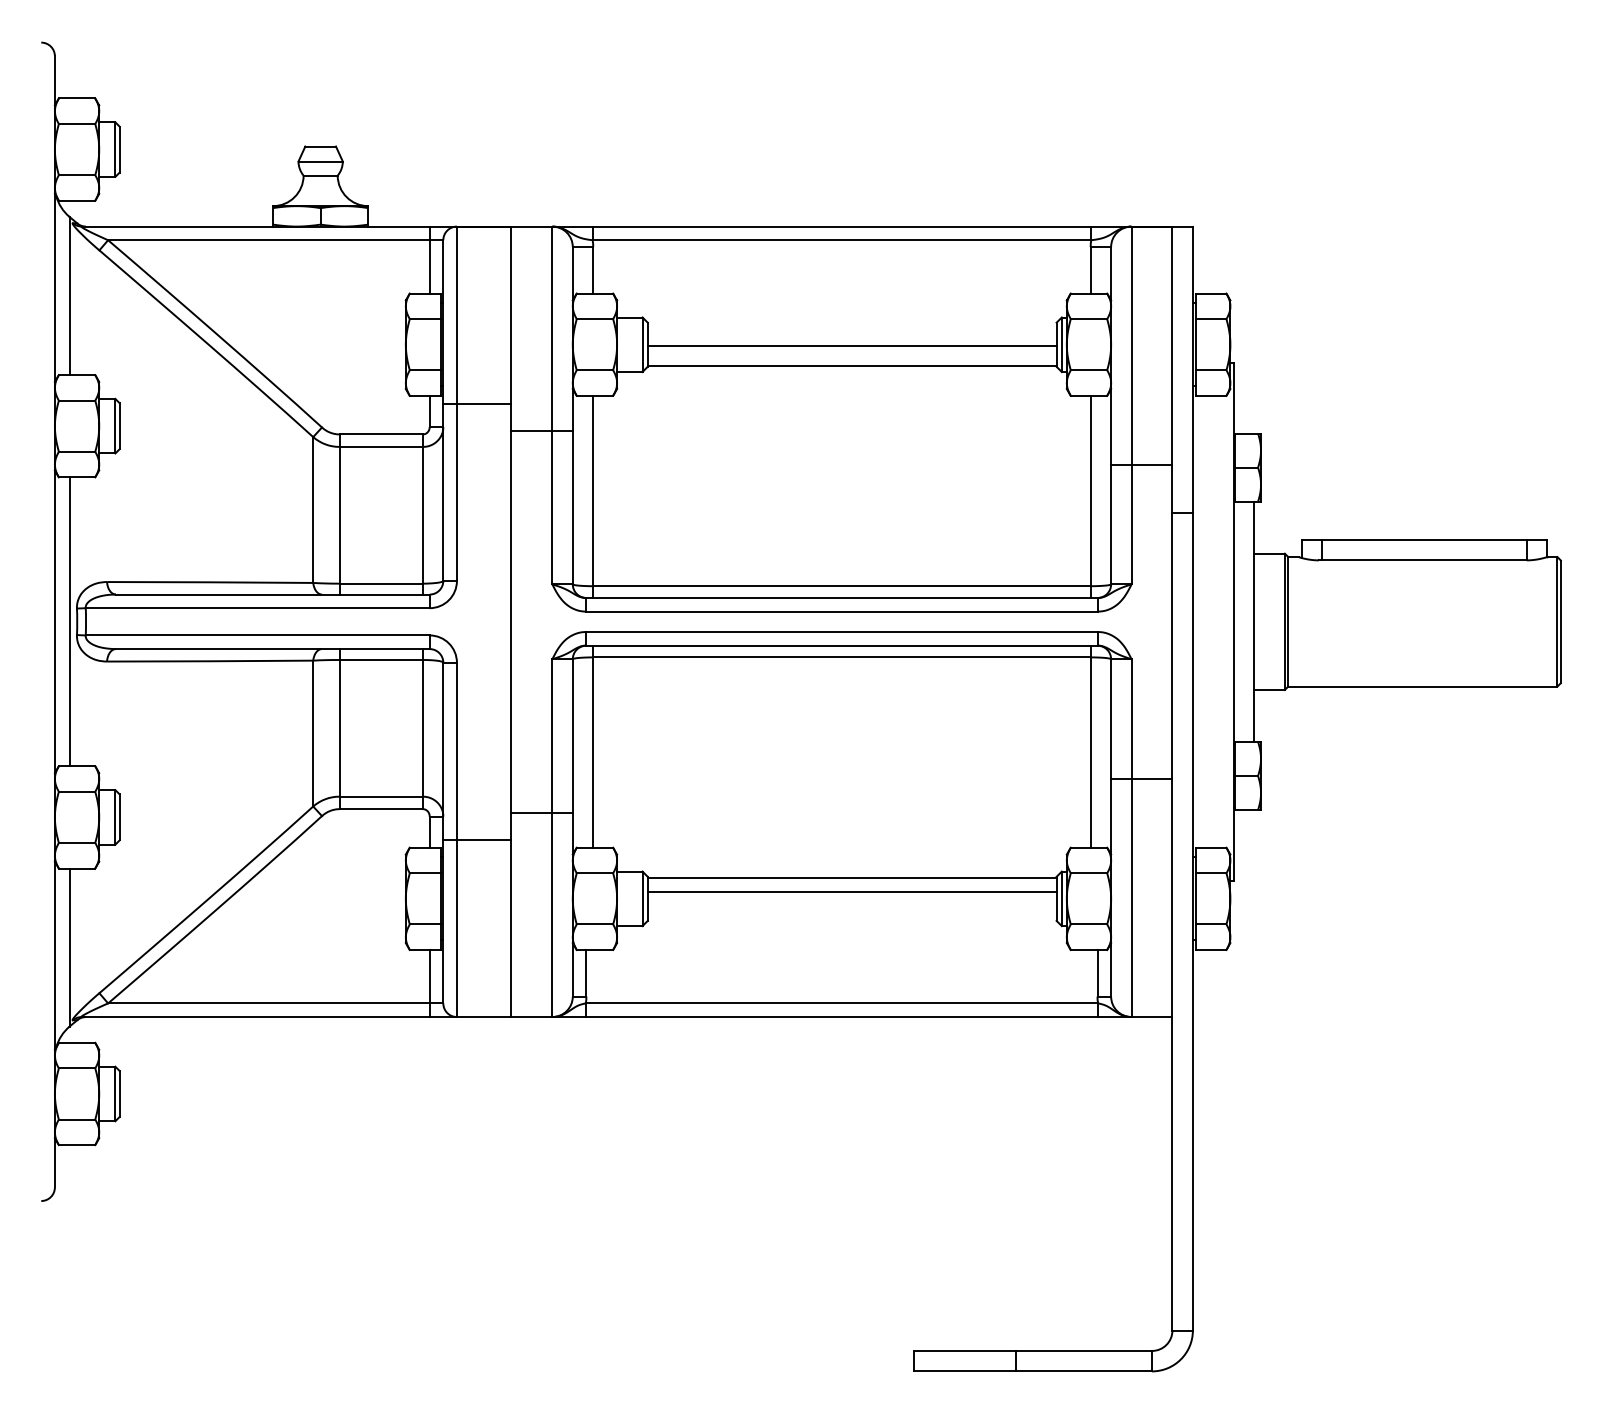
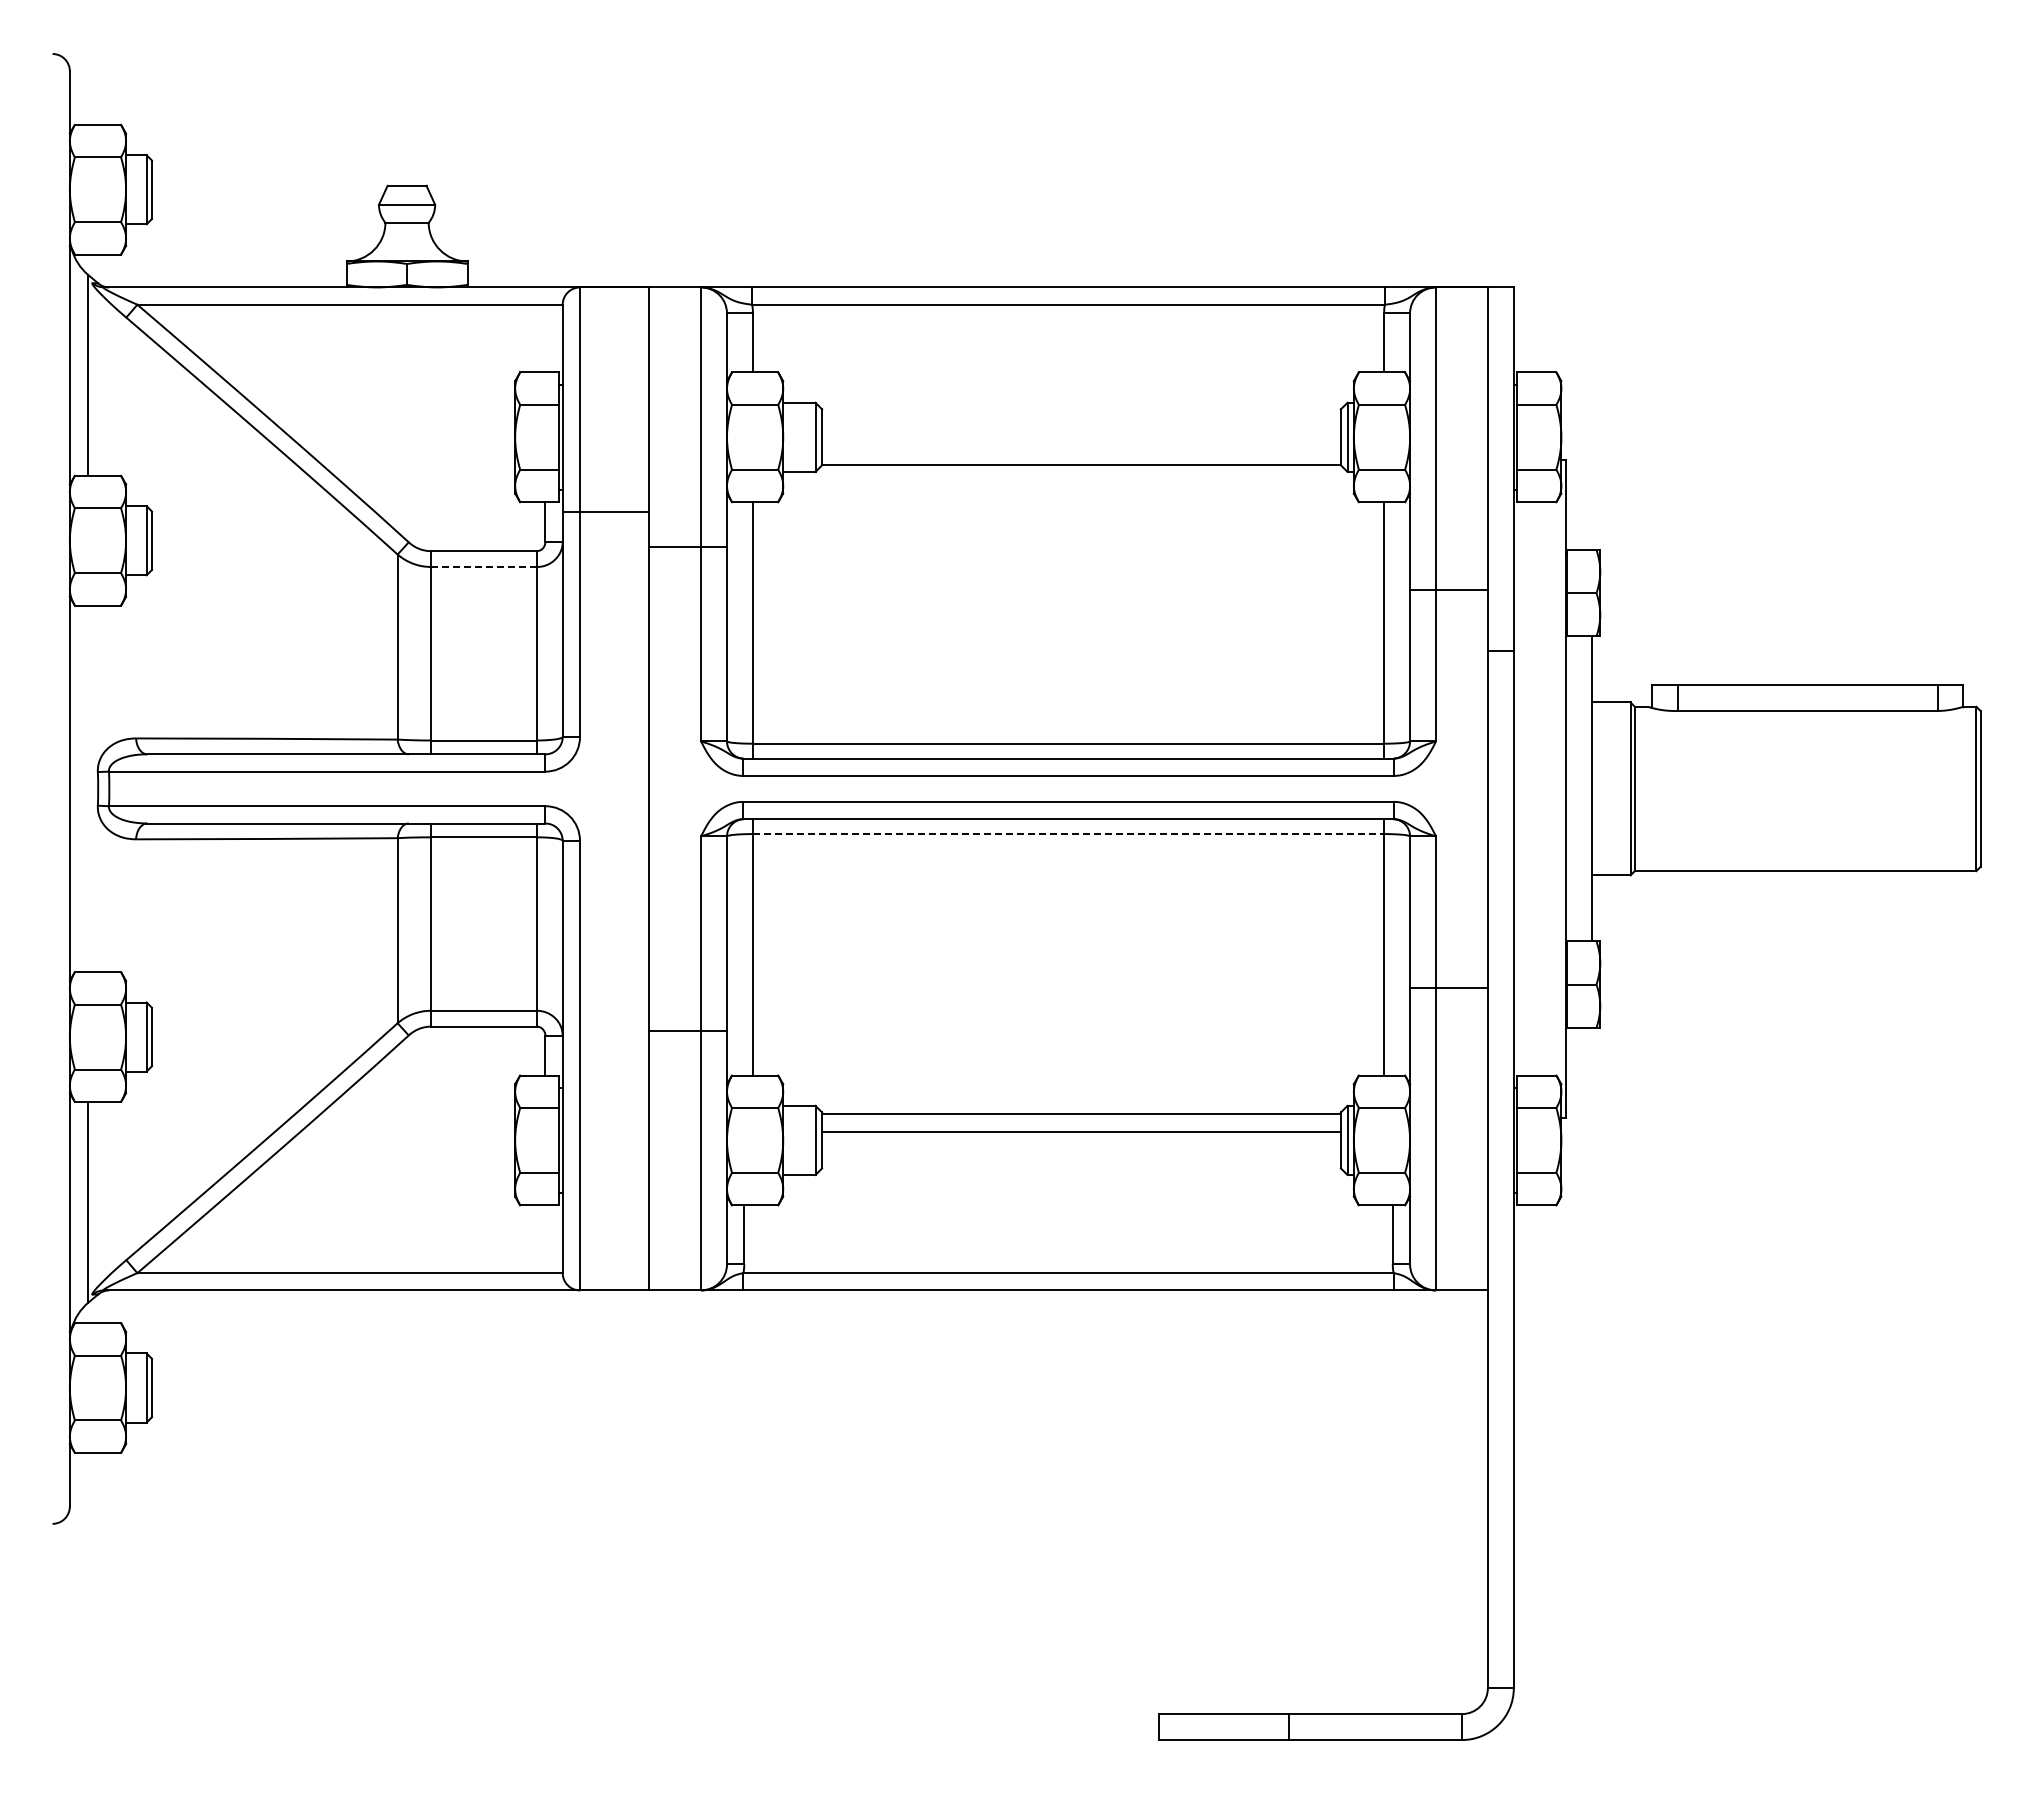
line: (429, 259) -> (545, 329), removed
line: (852, 345) -> (1081, 438), removed
line: (380, 446) -> (483, 566), solid -> dashed
line: (69, 621) -> (88, 788), removed
line: (841, 657) -> (1068, 834), solid -> dashed
line: (477, 839) -> (605, 1065), removed
line: (429, 983) -> (545, 1247), removed

